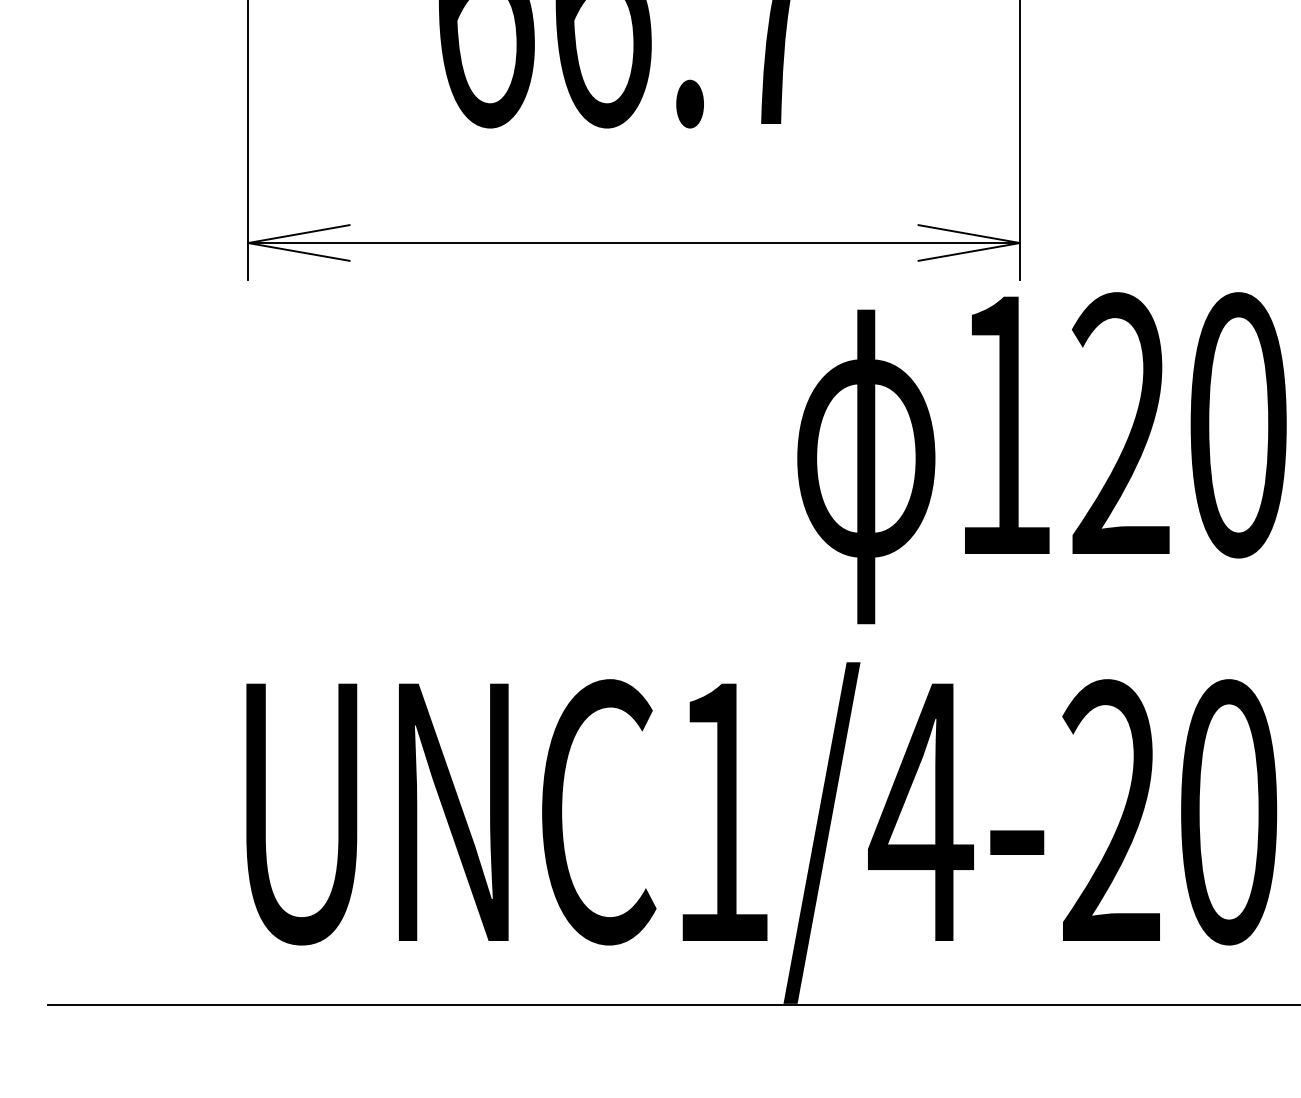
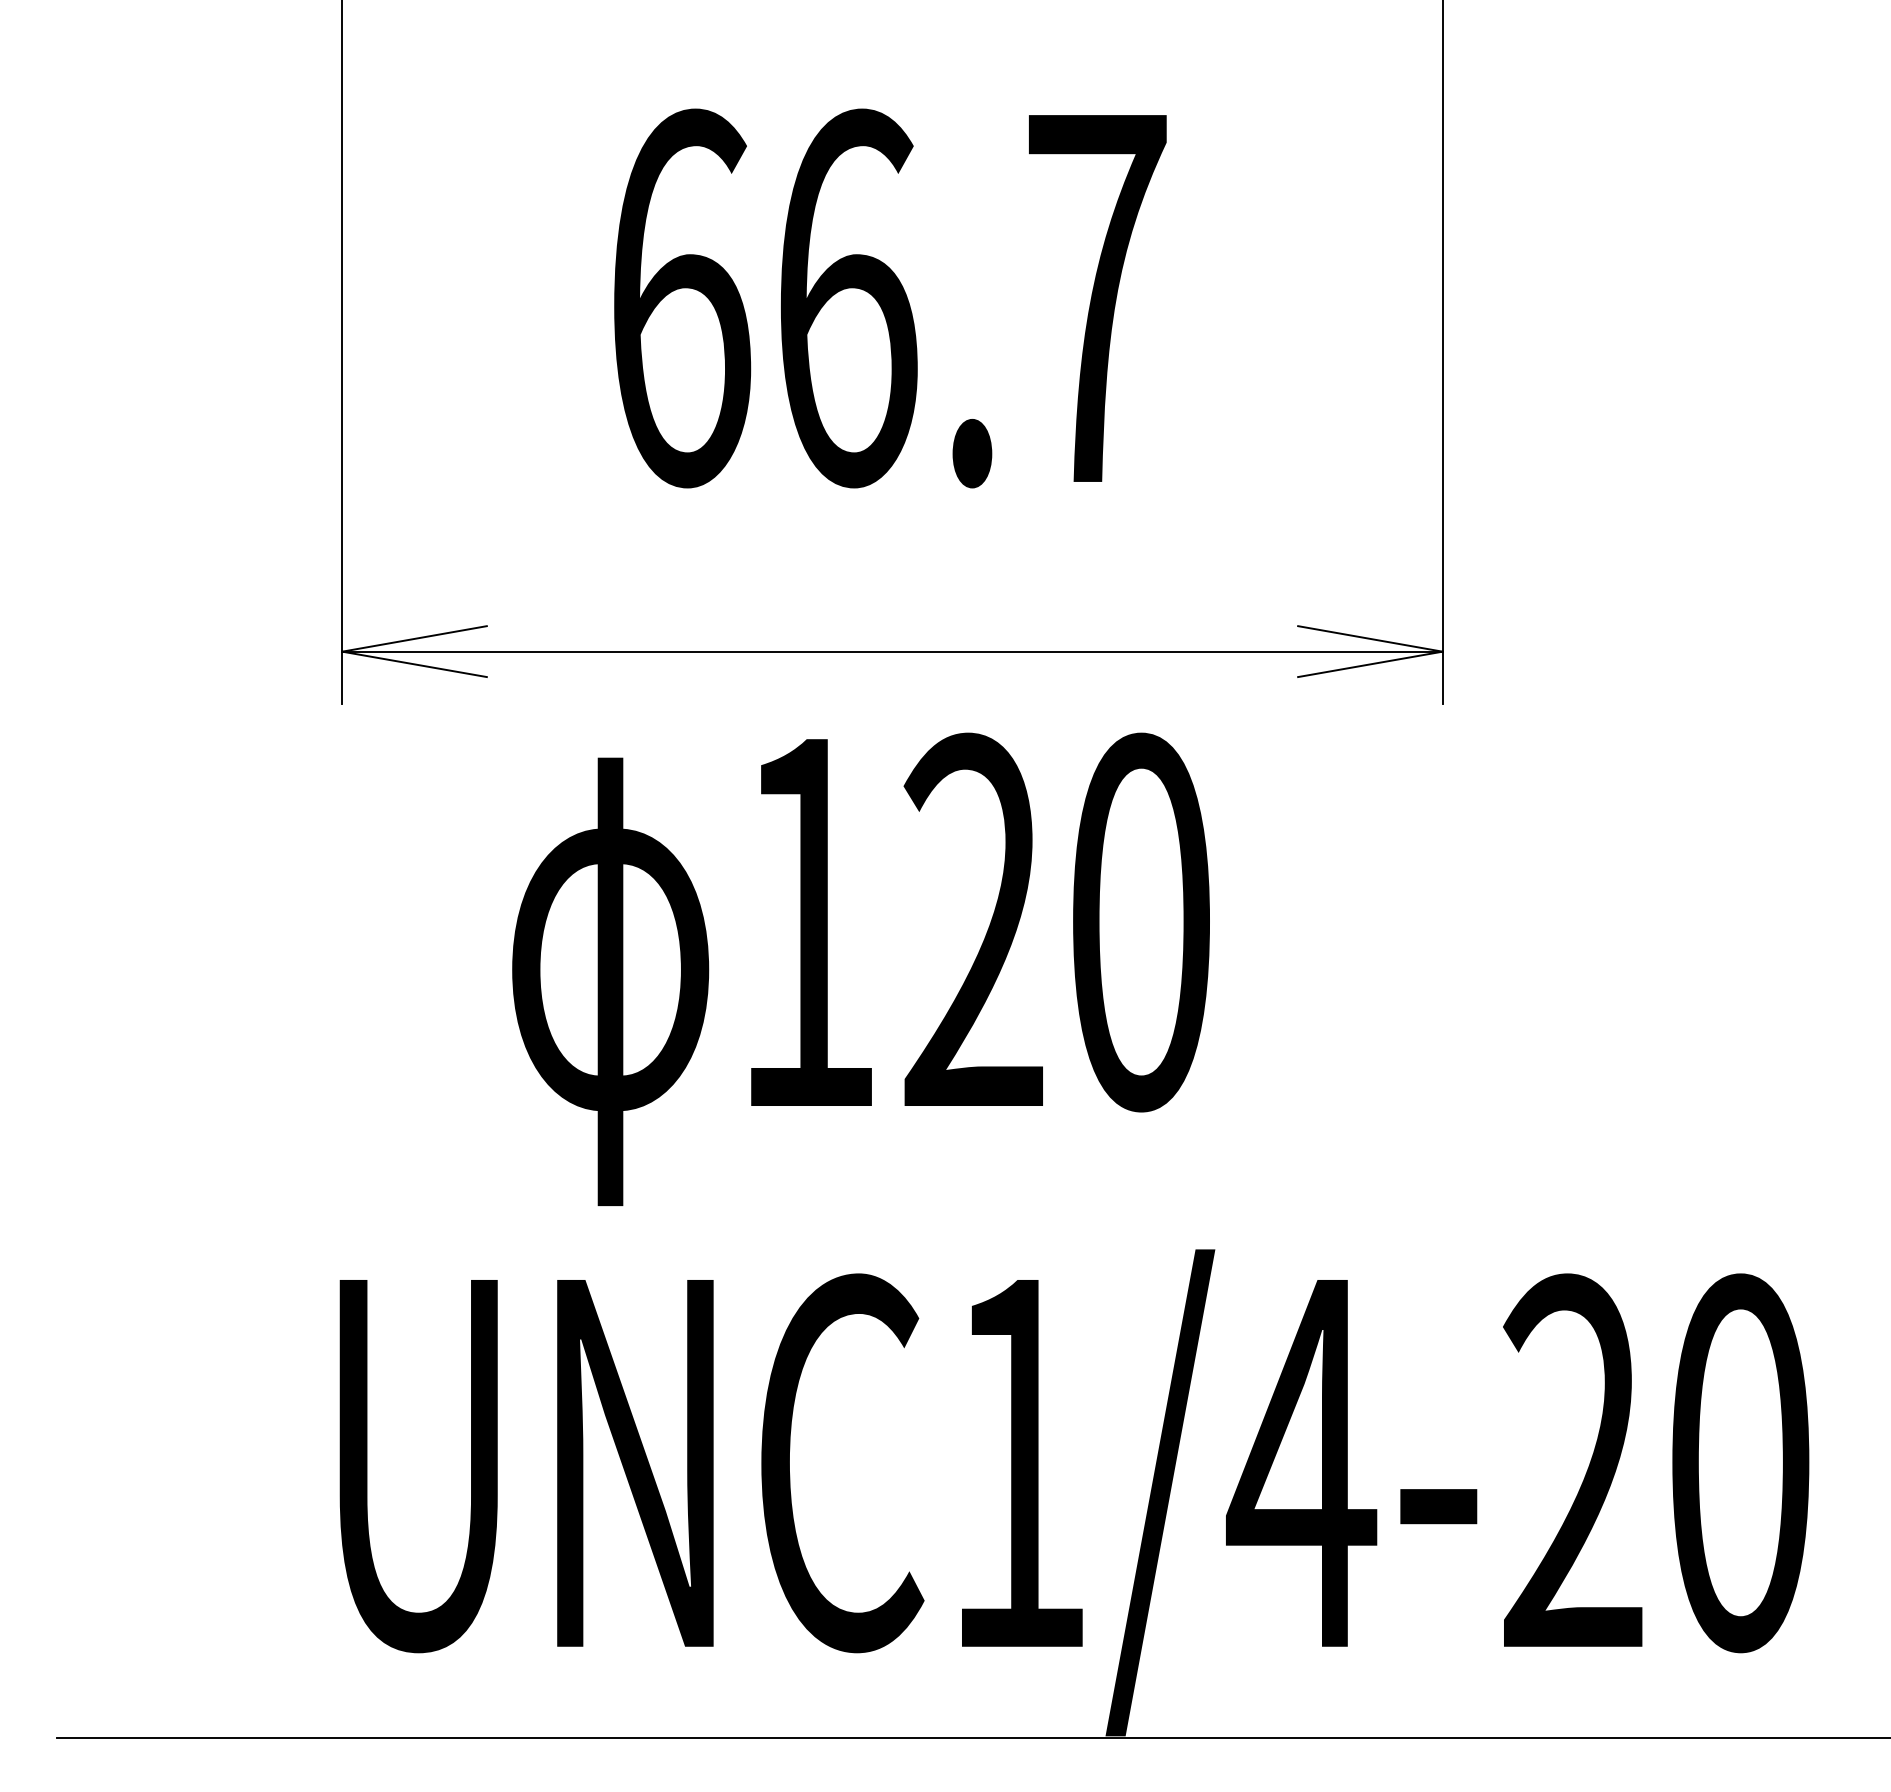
text: (1041, 457) -> (860, 968), moved

